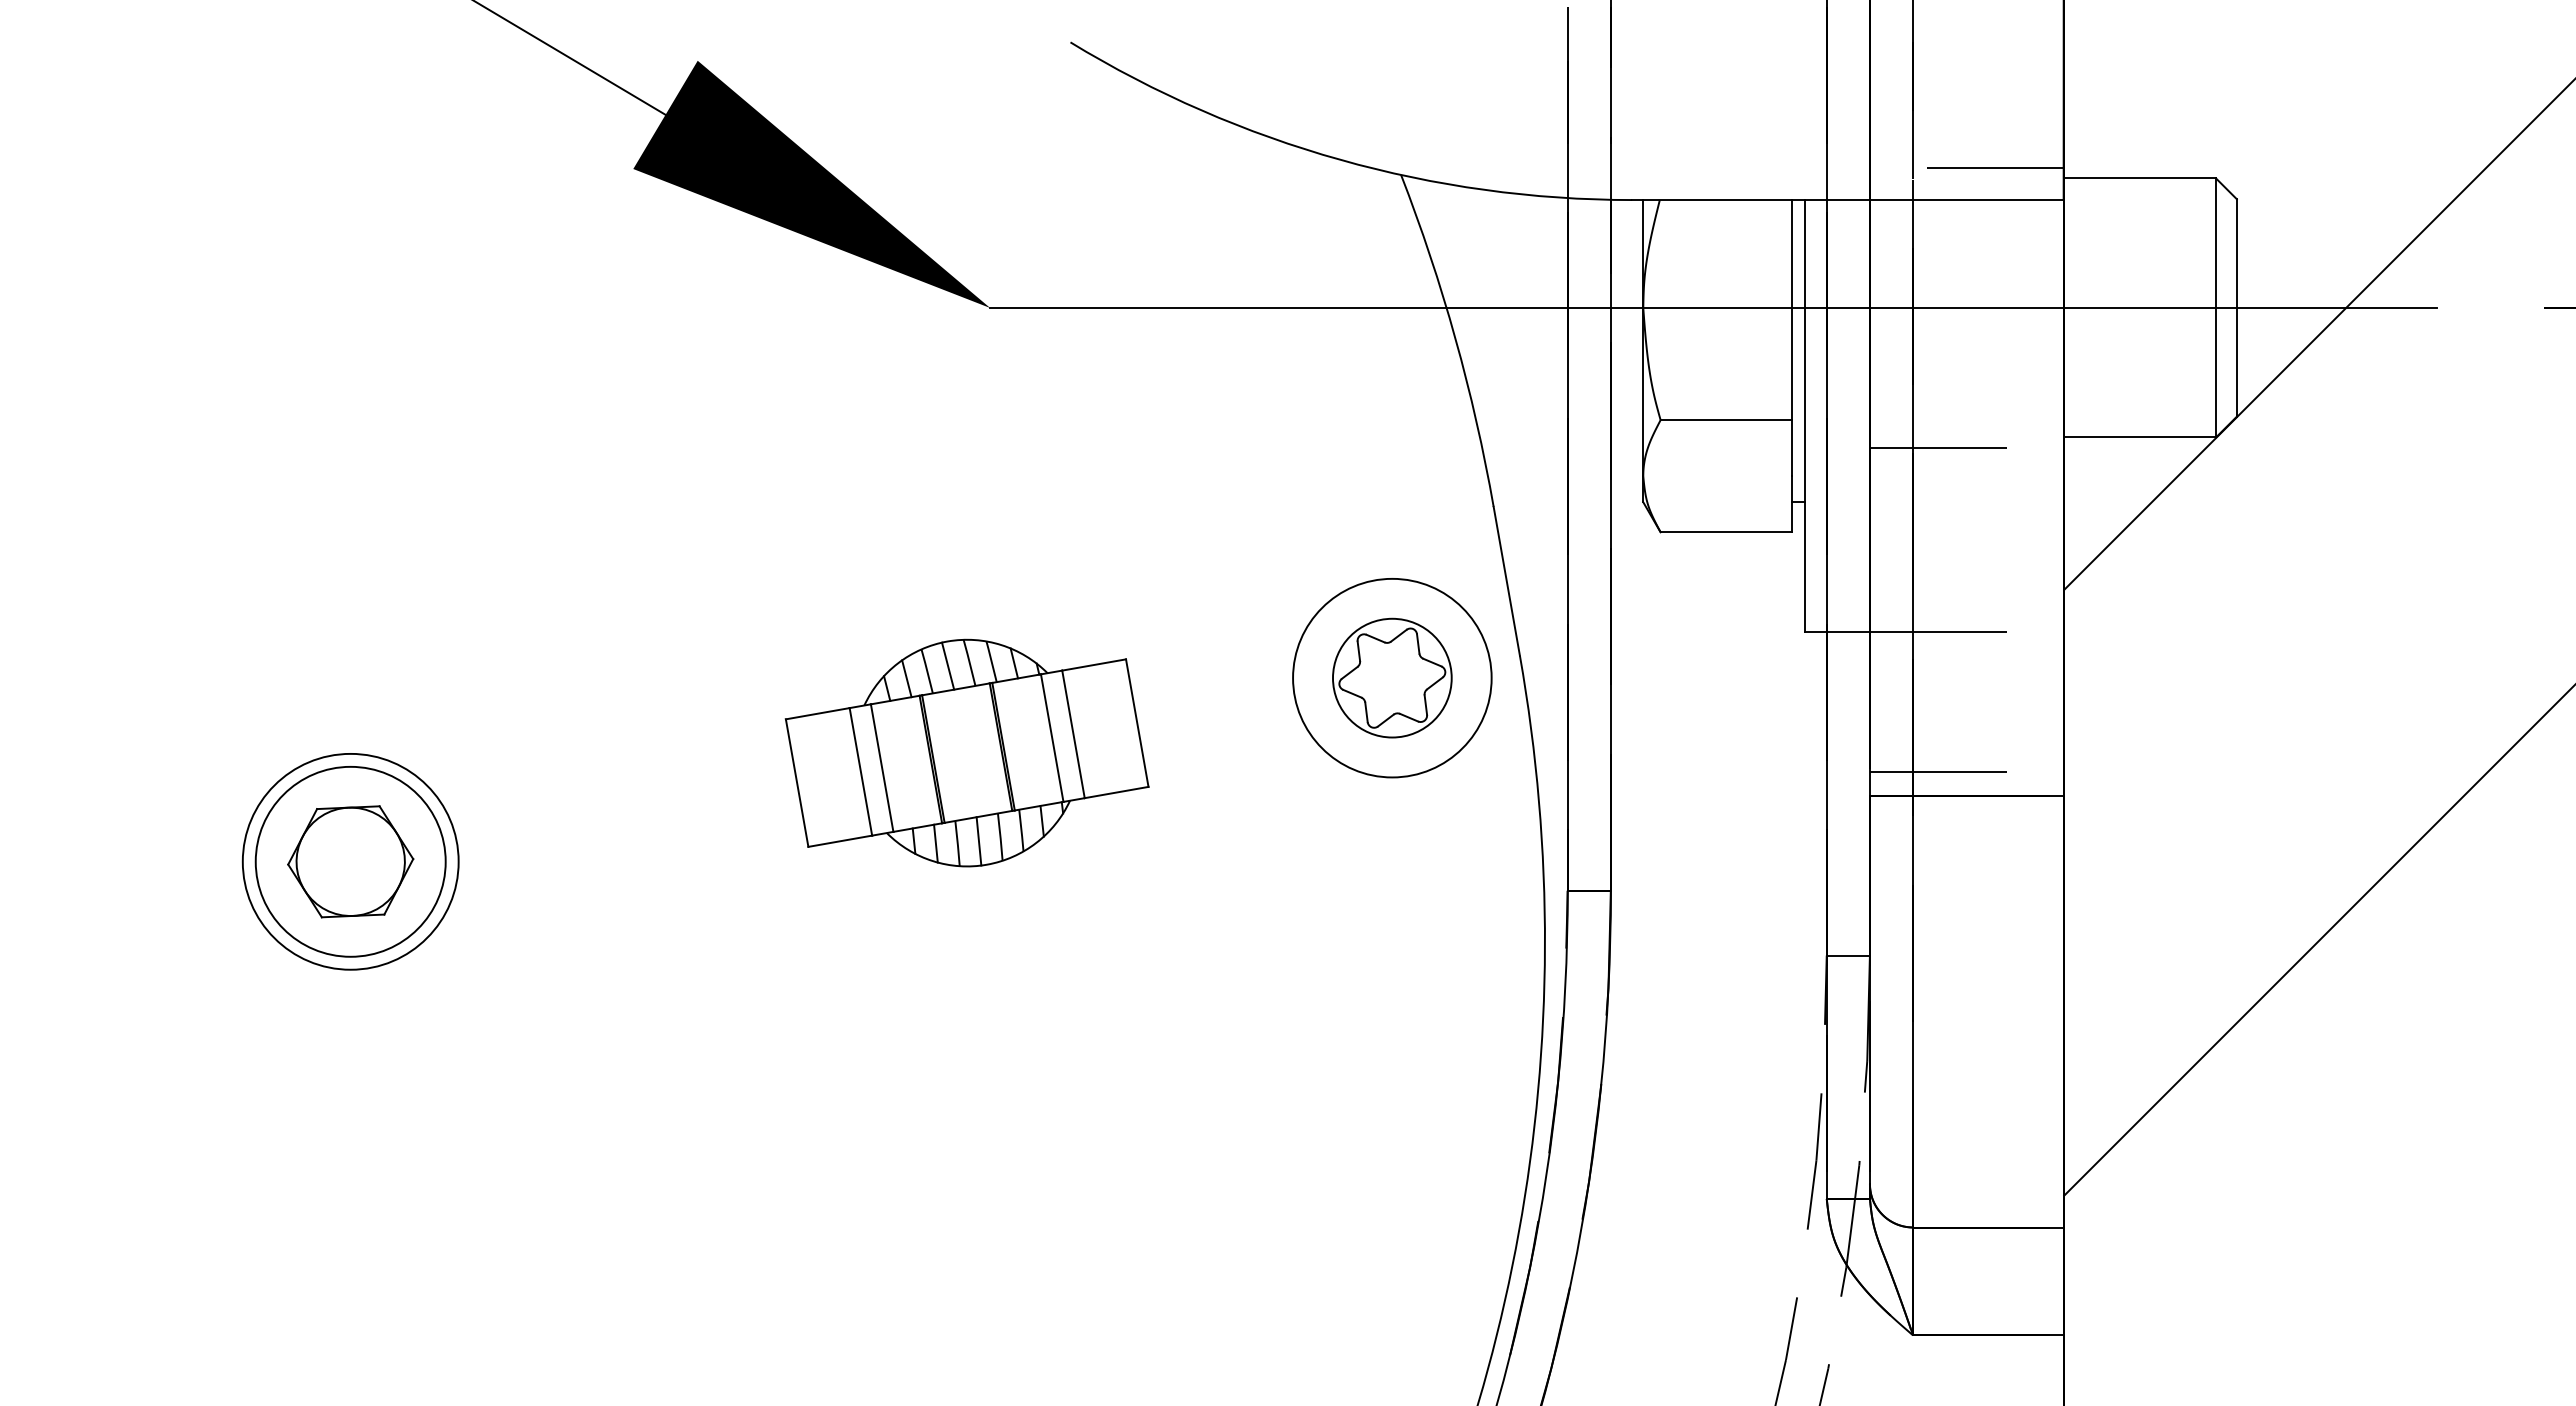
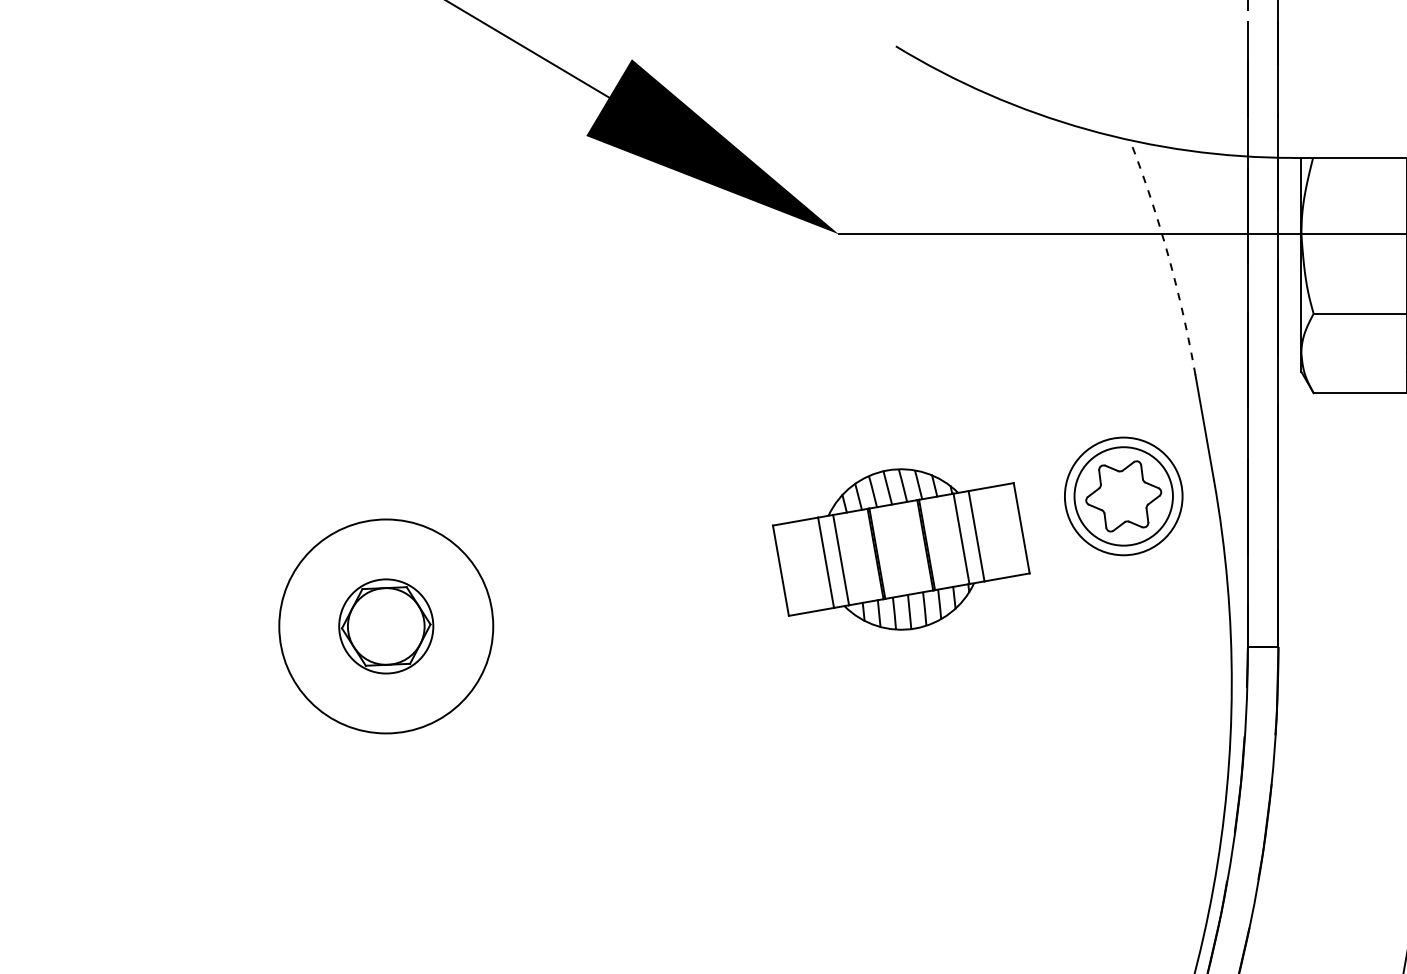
arc: (1455, 338) -> (1168, 255), solid -> dashed
circle: (1392, 677) -> (1123, 495), size x0.7
circle: (1392, 677) -> (1123, 495), size x1.4
part: (966, 752) -> (900, 549), moved
circle: (350, 861) -> (386, 626), size x0.7
circle: (350, 861) -> (386, 626), size x1.4

